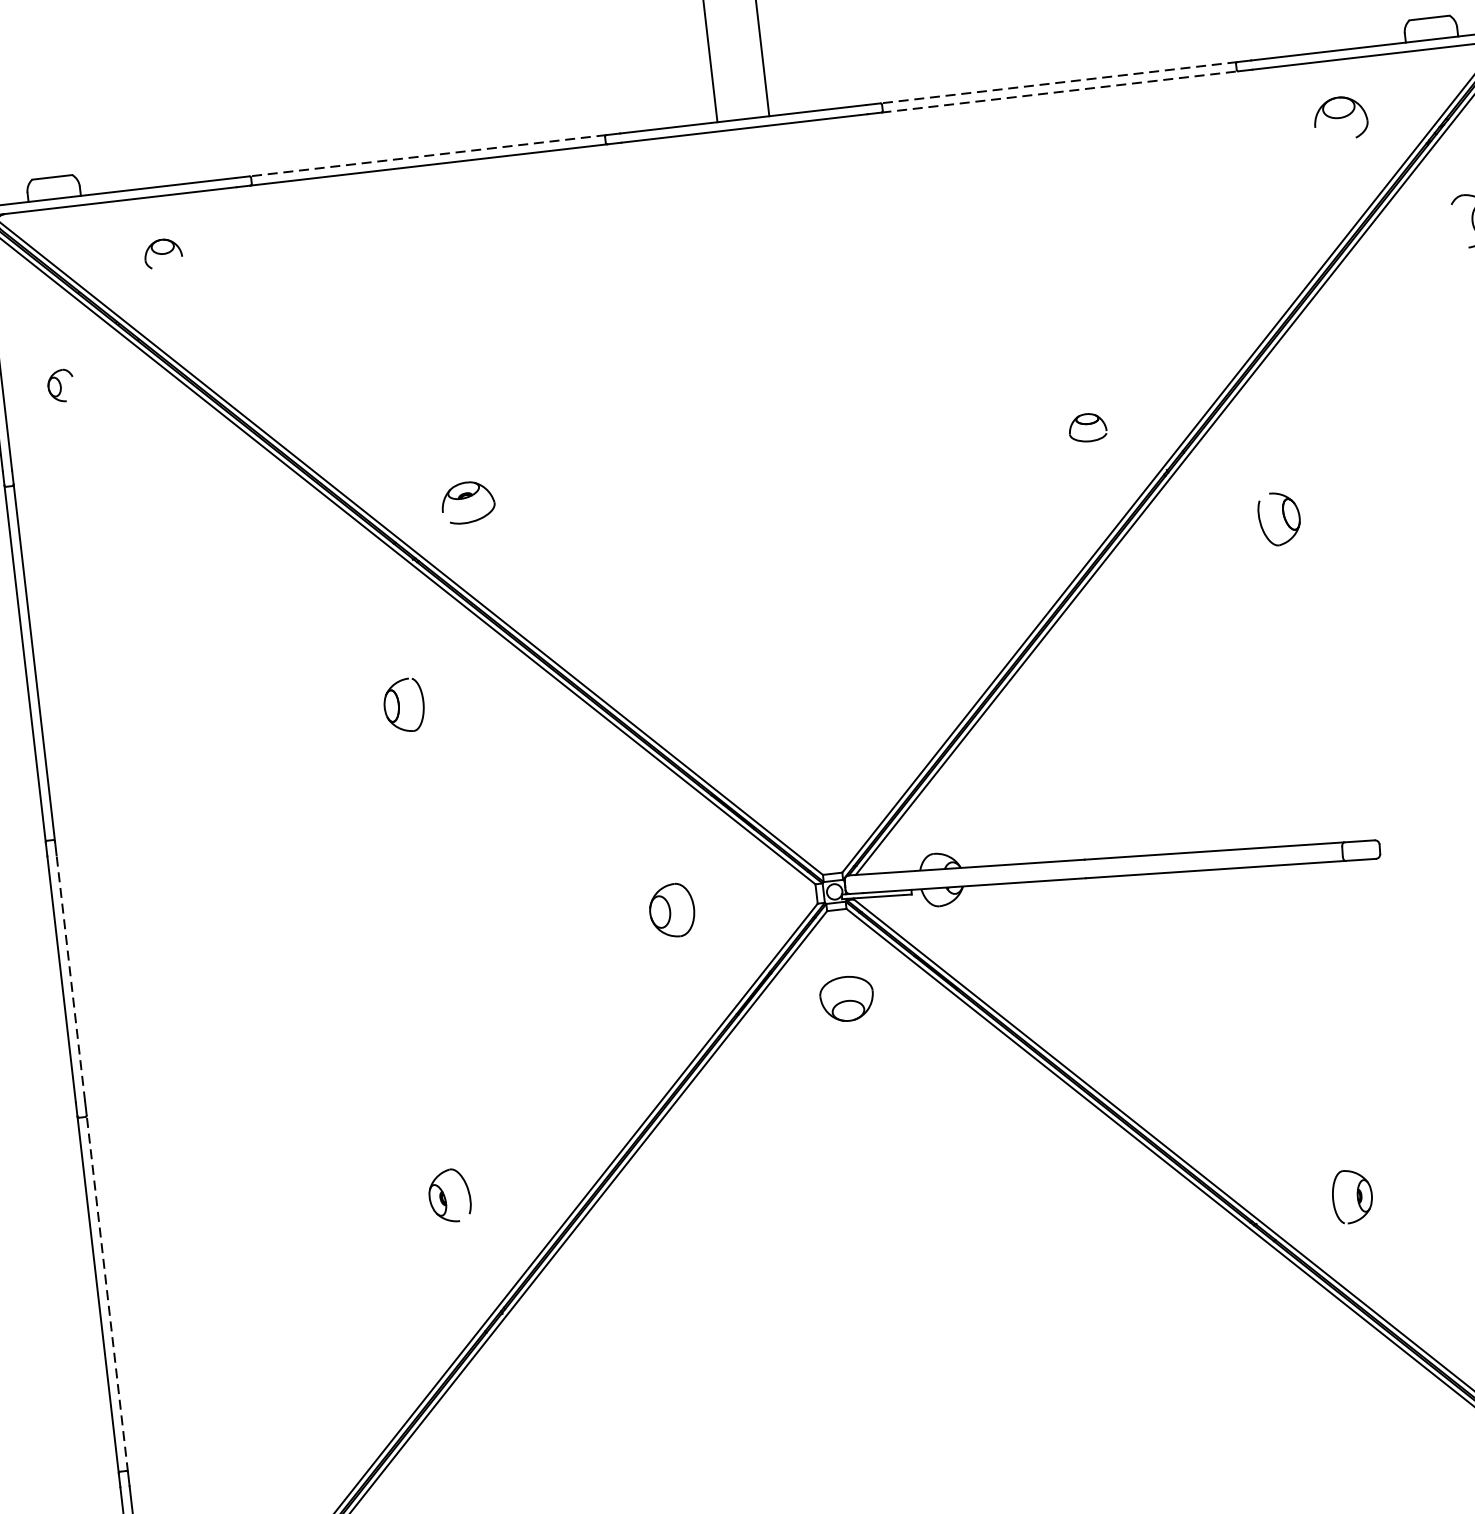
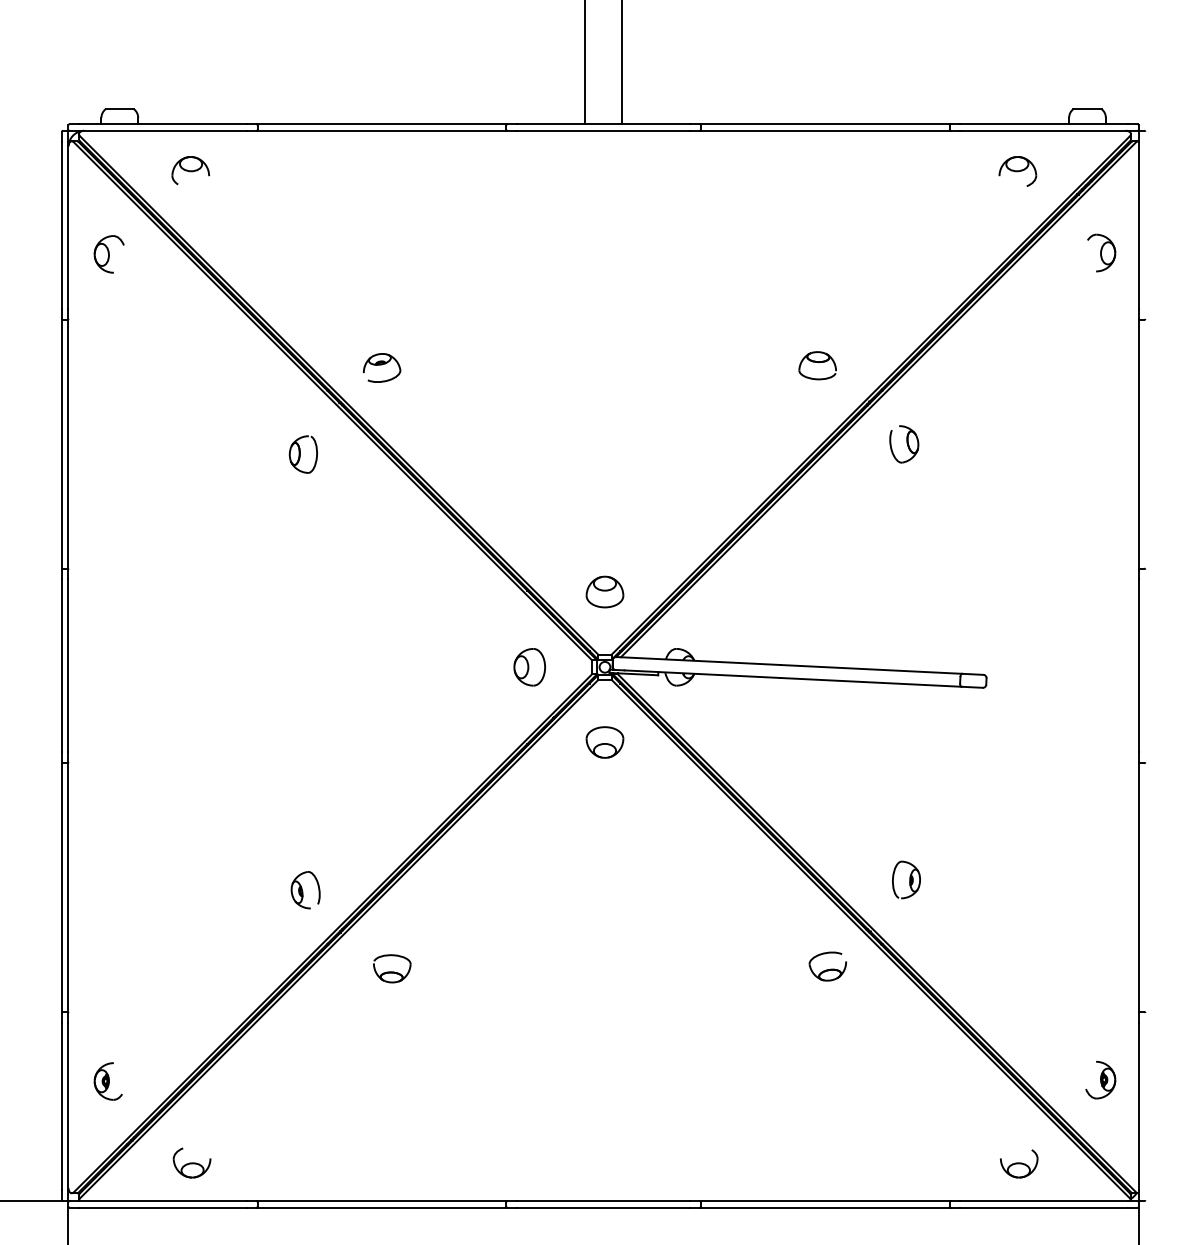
line: (1057, 83) -> (824, 124), dashed -> solid
line: (1060, 91) -> (825, 130), dashed -> solid
line: (427, 156) -> (381, 124), dashed -> solid
part: (162, 253) -> (190, 170), size x1.43
part: (60, 386) -> (108, 254), size x1.67
part: (1087, 427) -> (817, 365), size x1.43
part: (1279, 519) -> (904, 444), moved
part: (402, 705) -> (302, 454), moved
part: (821, 784) -> (604, 591), added
part: (671, 911) -> (529, 667), moved
line: (70, 977) -> (68, 665), dashed -> solid
part: (1352, 1195) -> (906, 879), moved
part: (449, 1196) -> (305, 890), moved
part: (1200, 1281) -> (827, 966), added
line: (107, 1293) -> (68, 887), dashed -> solid
part: (581, 1355) -> (392, 968), added

